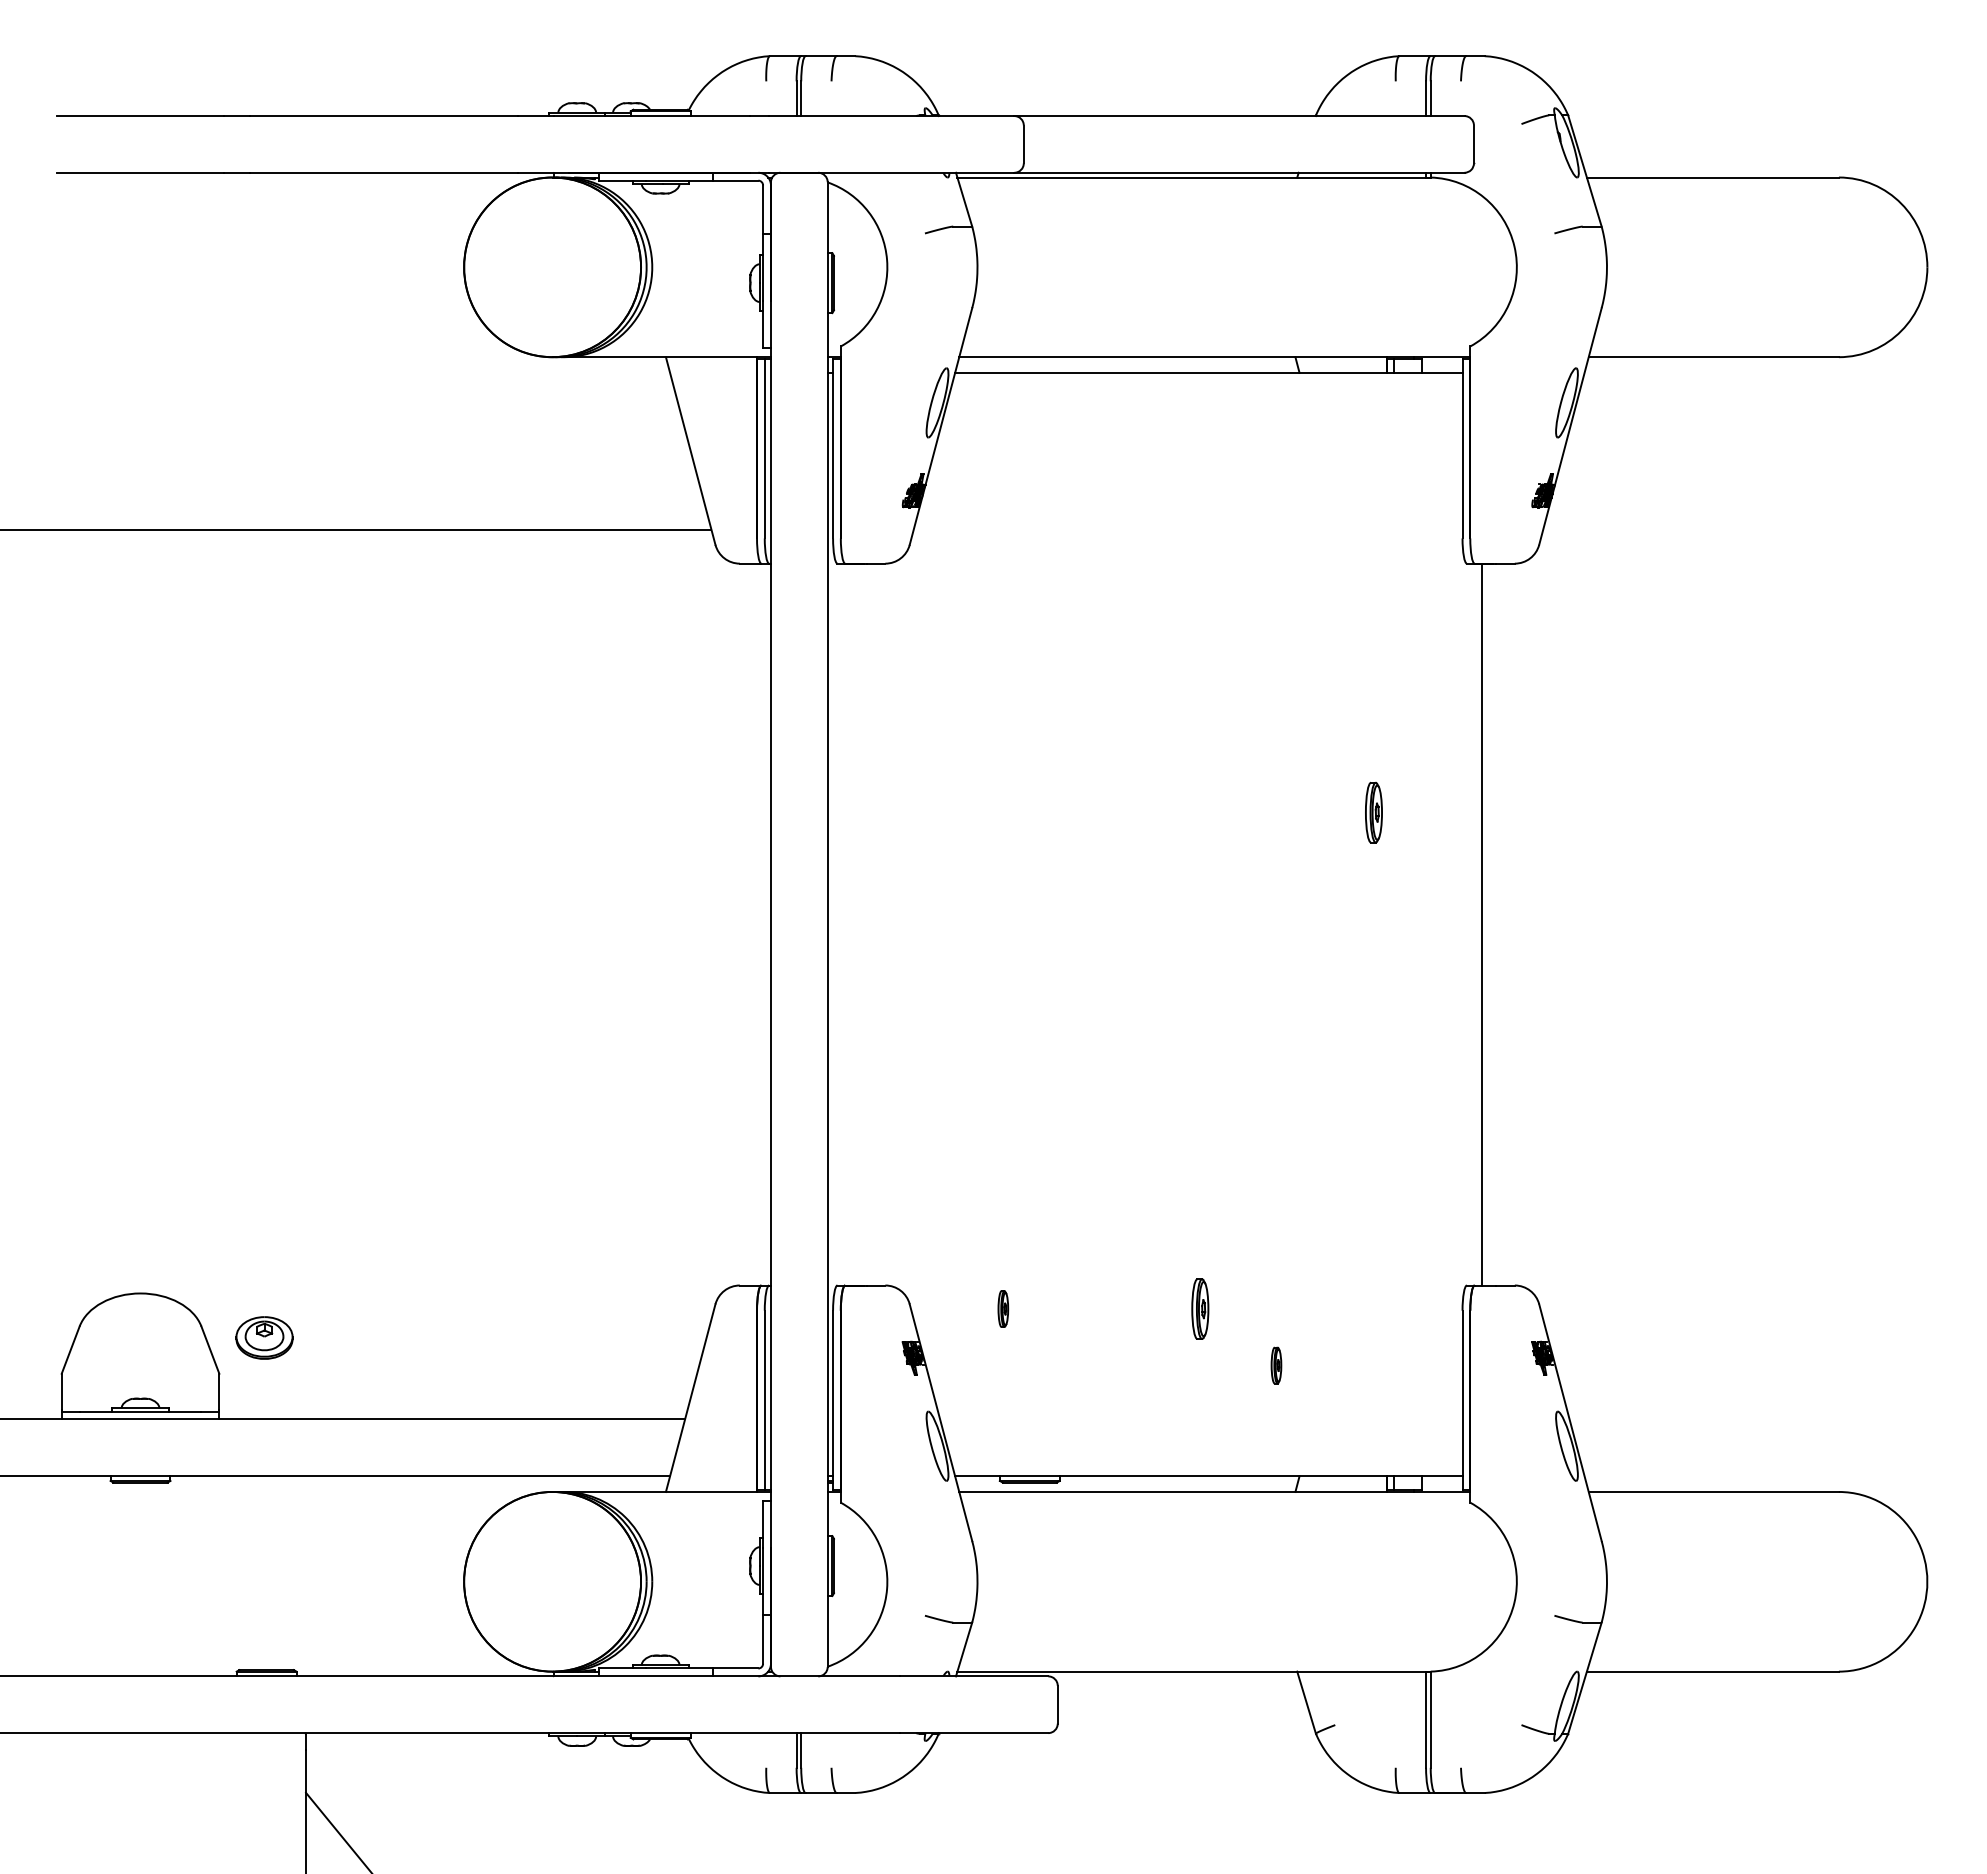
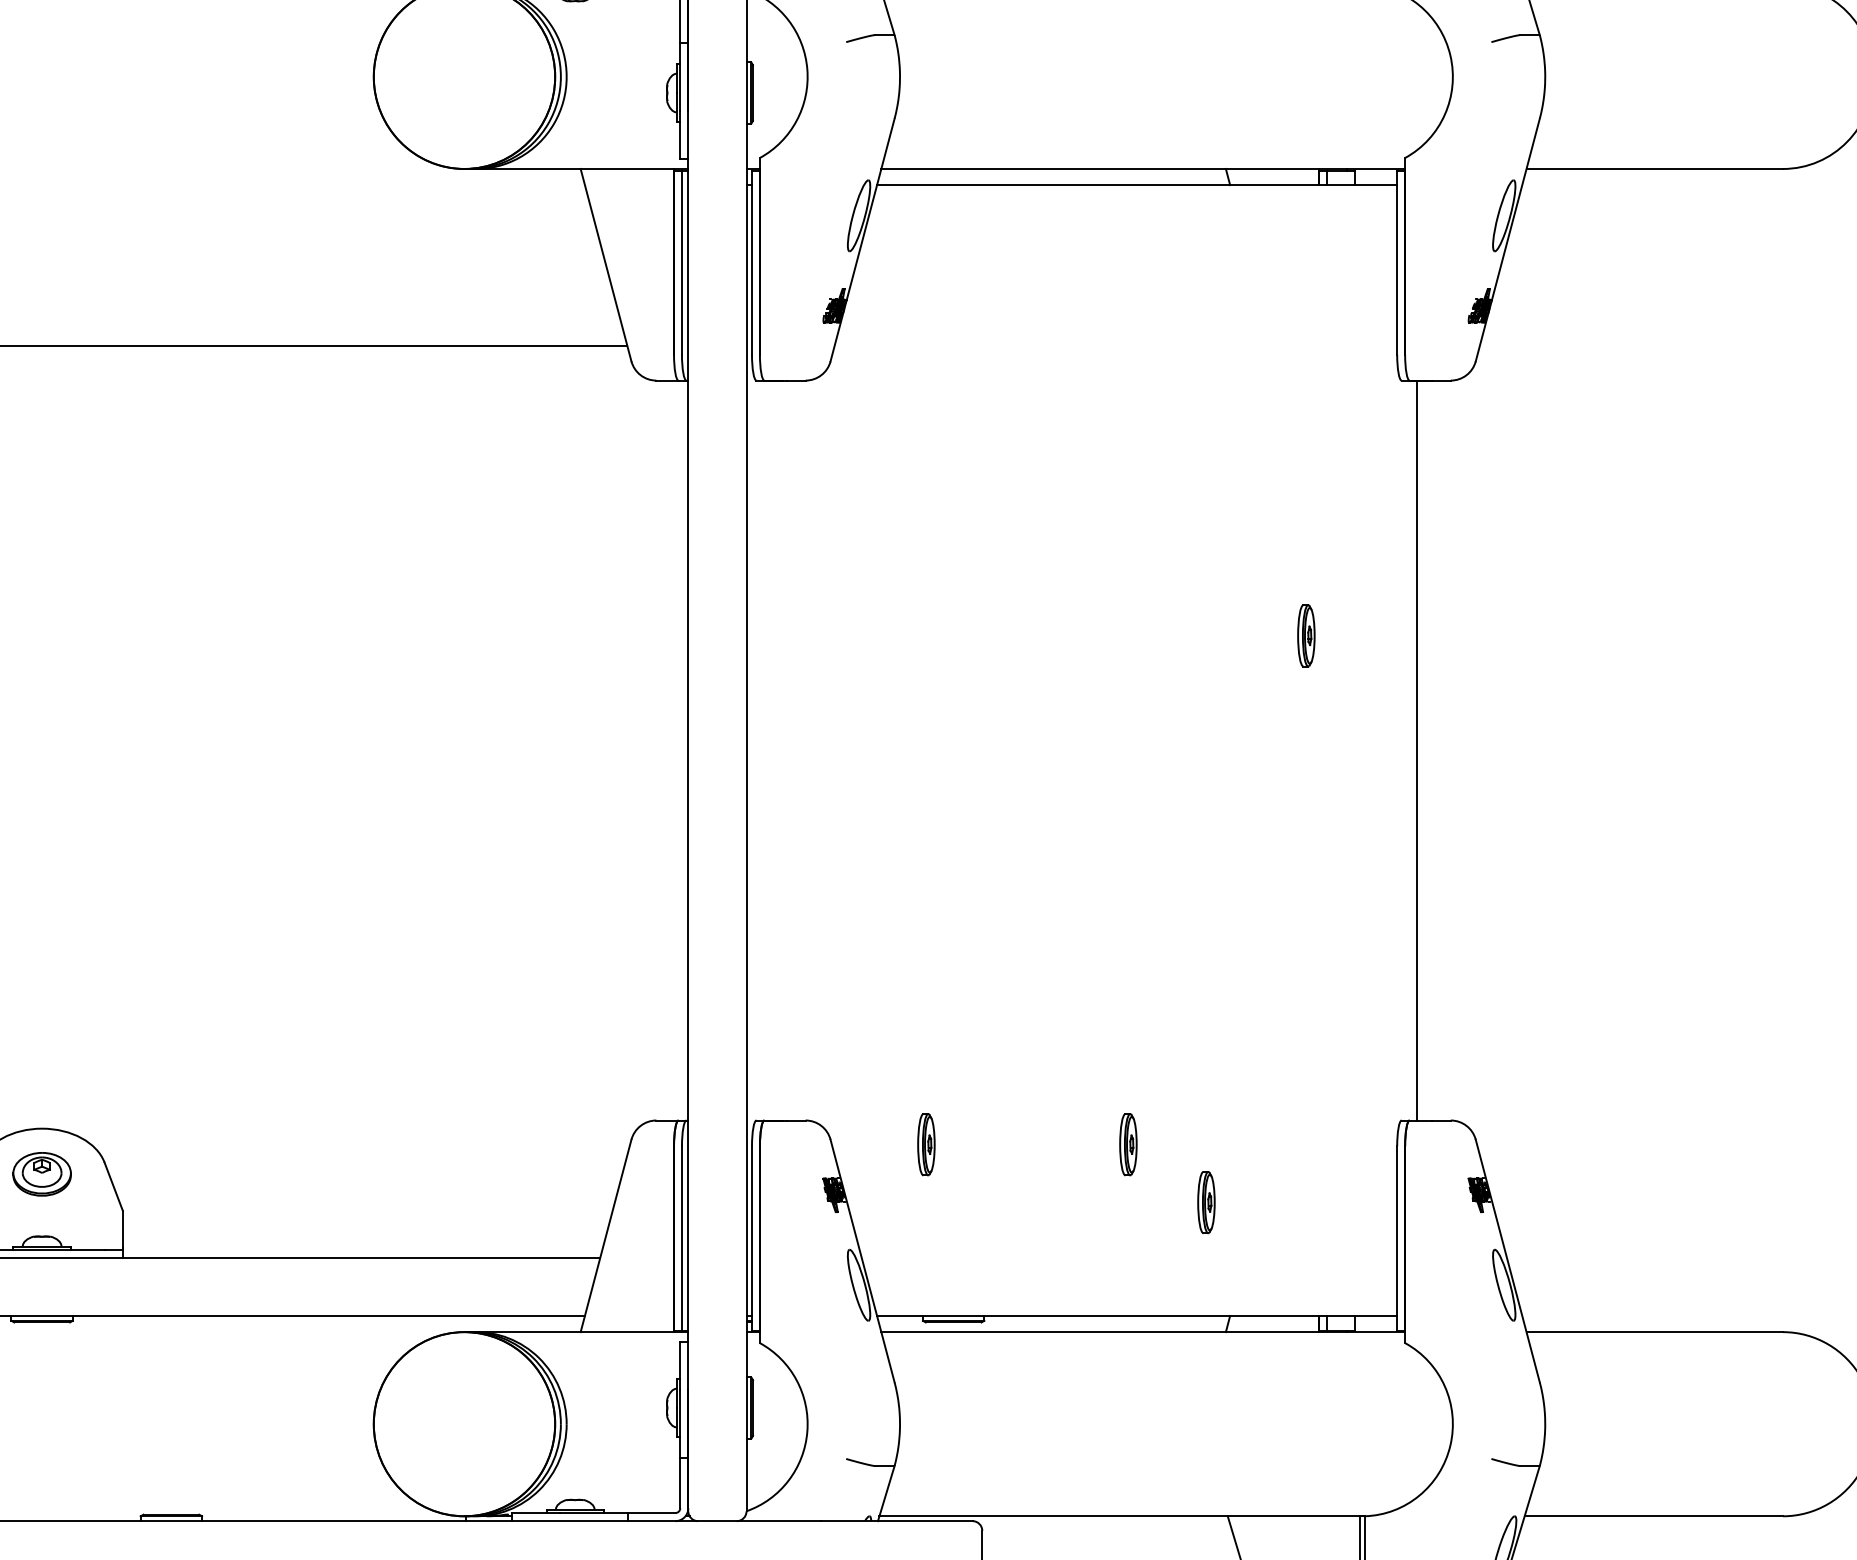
part: (1003, 1308) -> (926, 1144), size x1.67
part: (264, 1337) -> (42, 1173), moved
part: (1276, 1365) -> (1206, 1202), size x1.67

